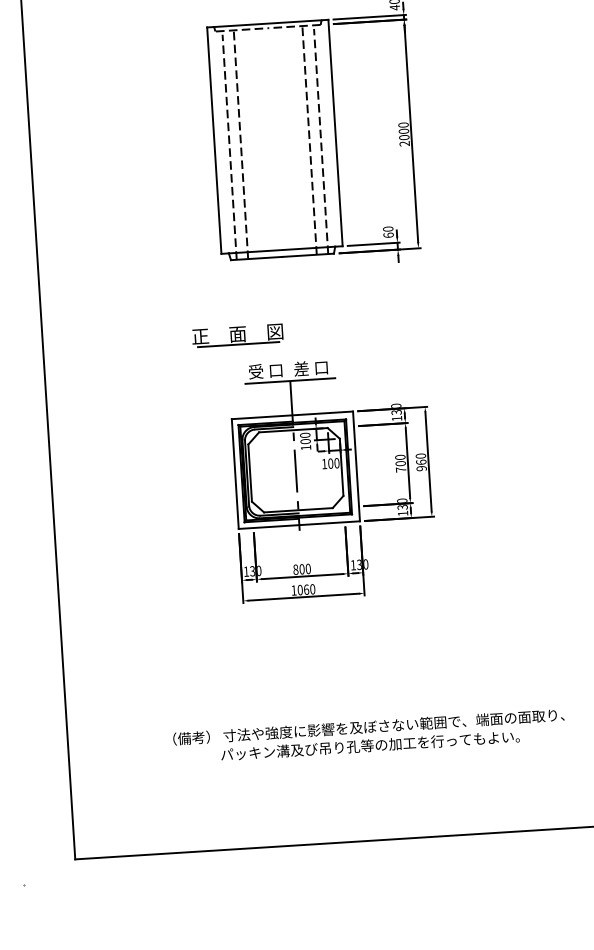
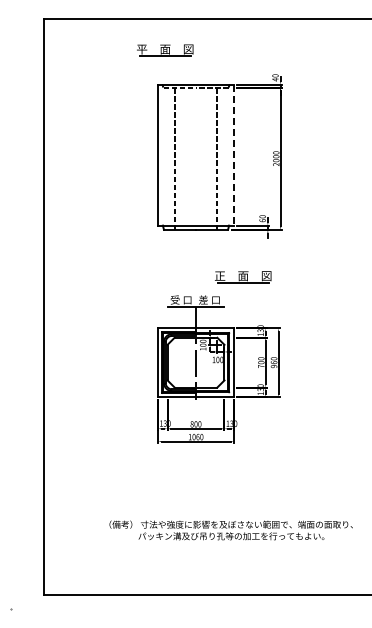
line: (335, 133) -> (233, 155), solid -> dashed
line: (321, 140) -> (224, 159), removed
line: (229, 146) -> (167, 159), removed
part: (238, 336) -> (243, 277), moved

